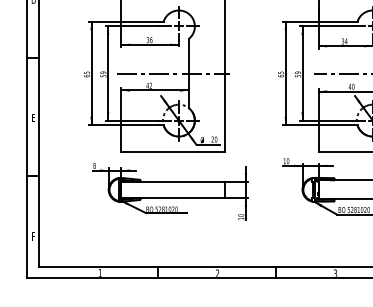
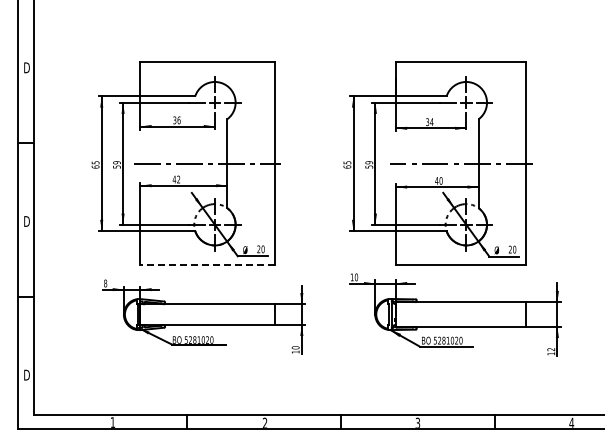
text: (33, 118) -> (26, 221), E -> D
line: (173, 152) -> (207, 265), solid -> dashed
text: (33, 236) -> (26, 374), F -> D

